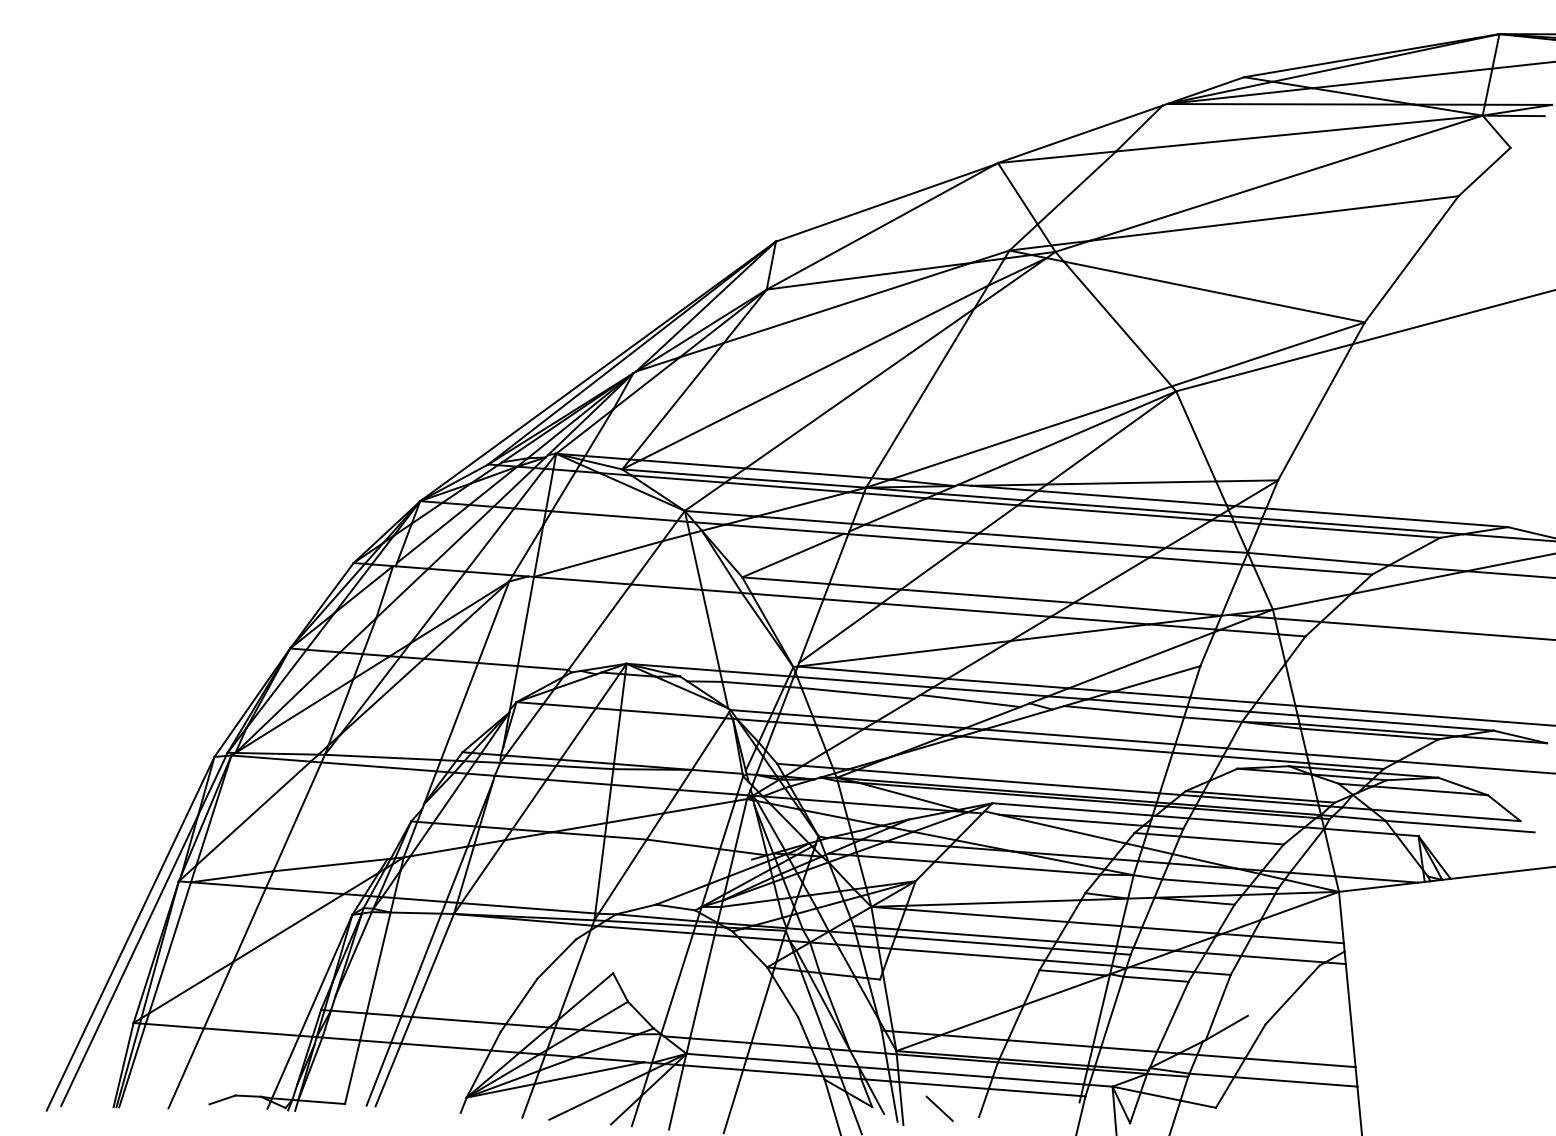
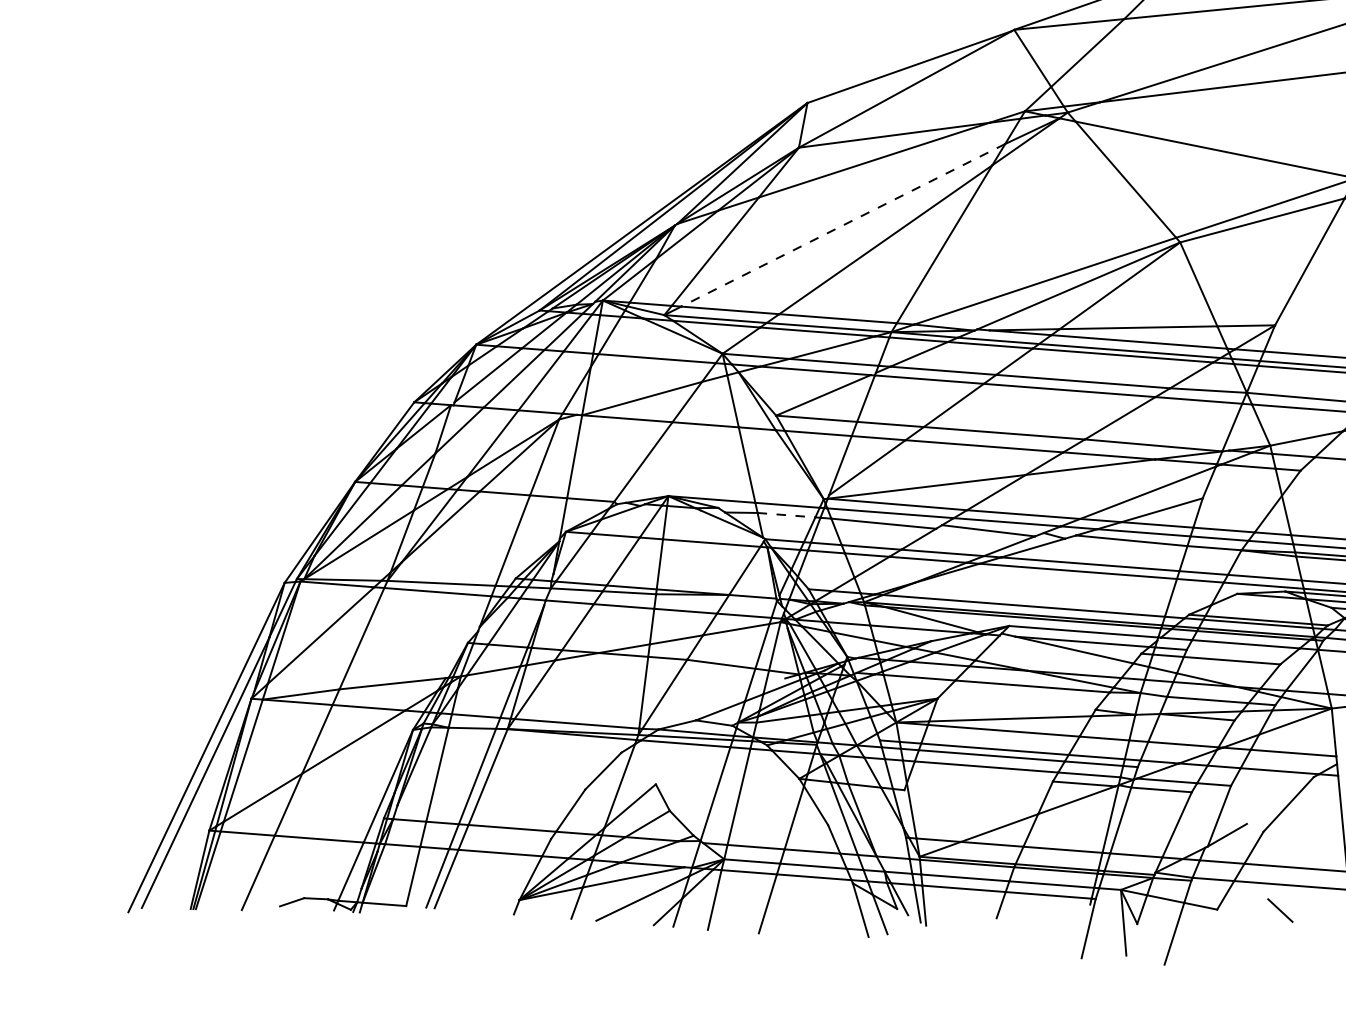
line: (814, 372) -> (843, 224), solid -> dashed
line: (753, 684) -> (786, 515), solid -> dashed
line: (939, 1108) -> (1280, 910), moved

